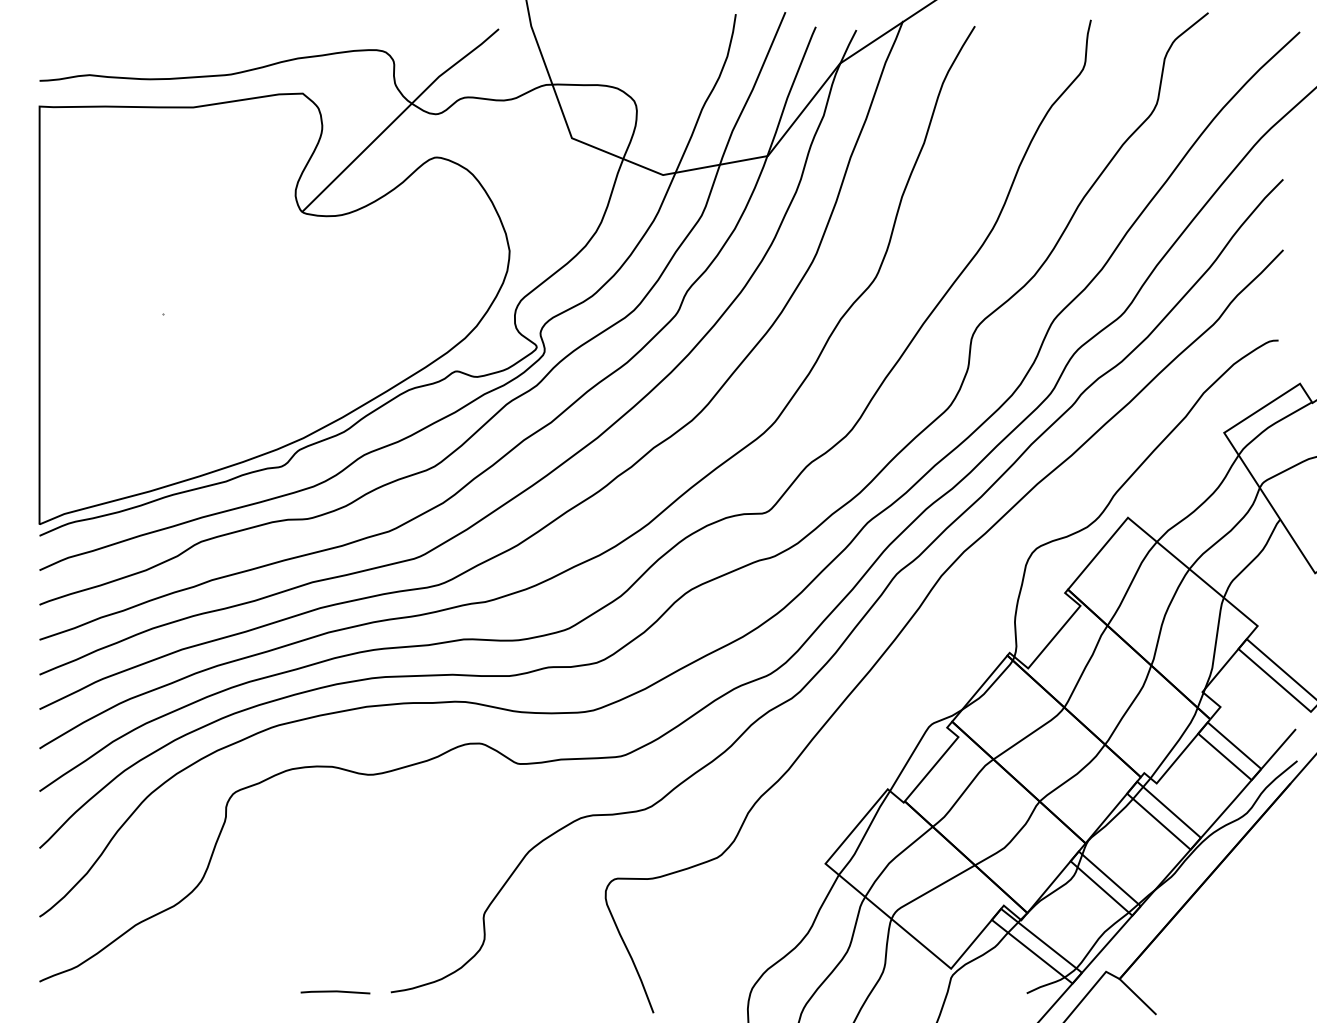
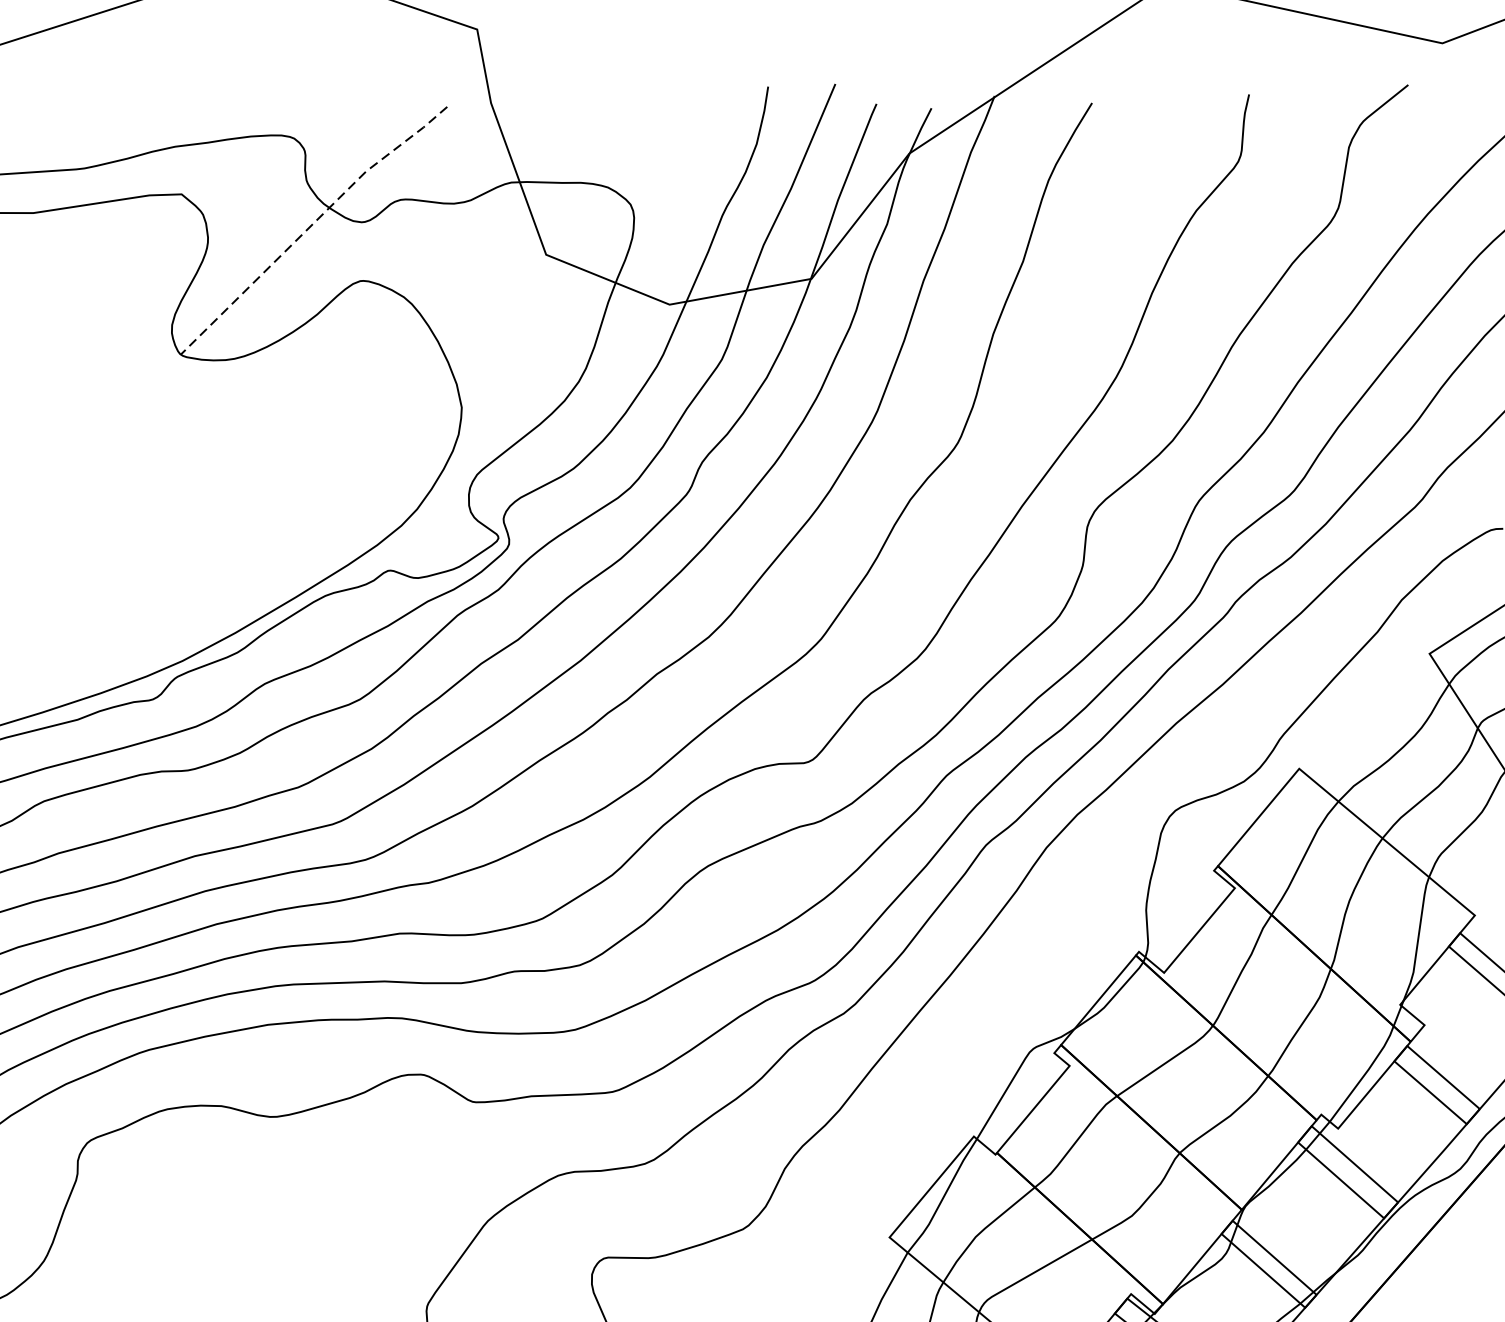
line: (398, 116) -> (311, 225), solid -> dashed

